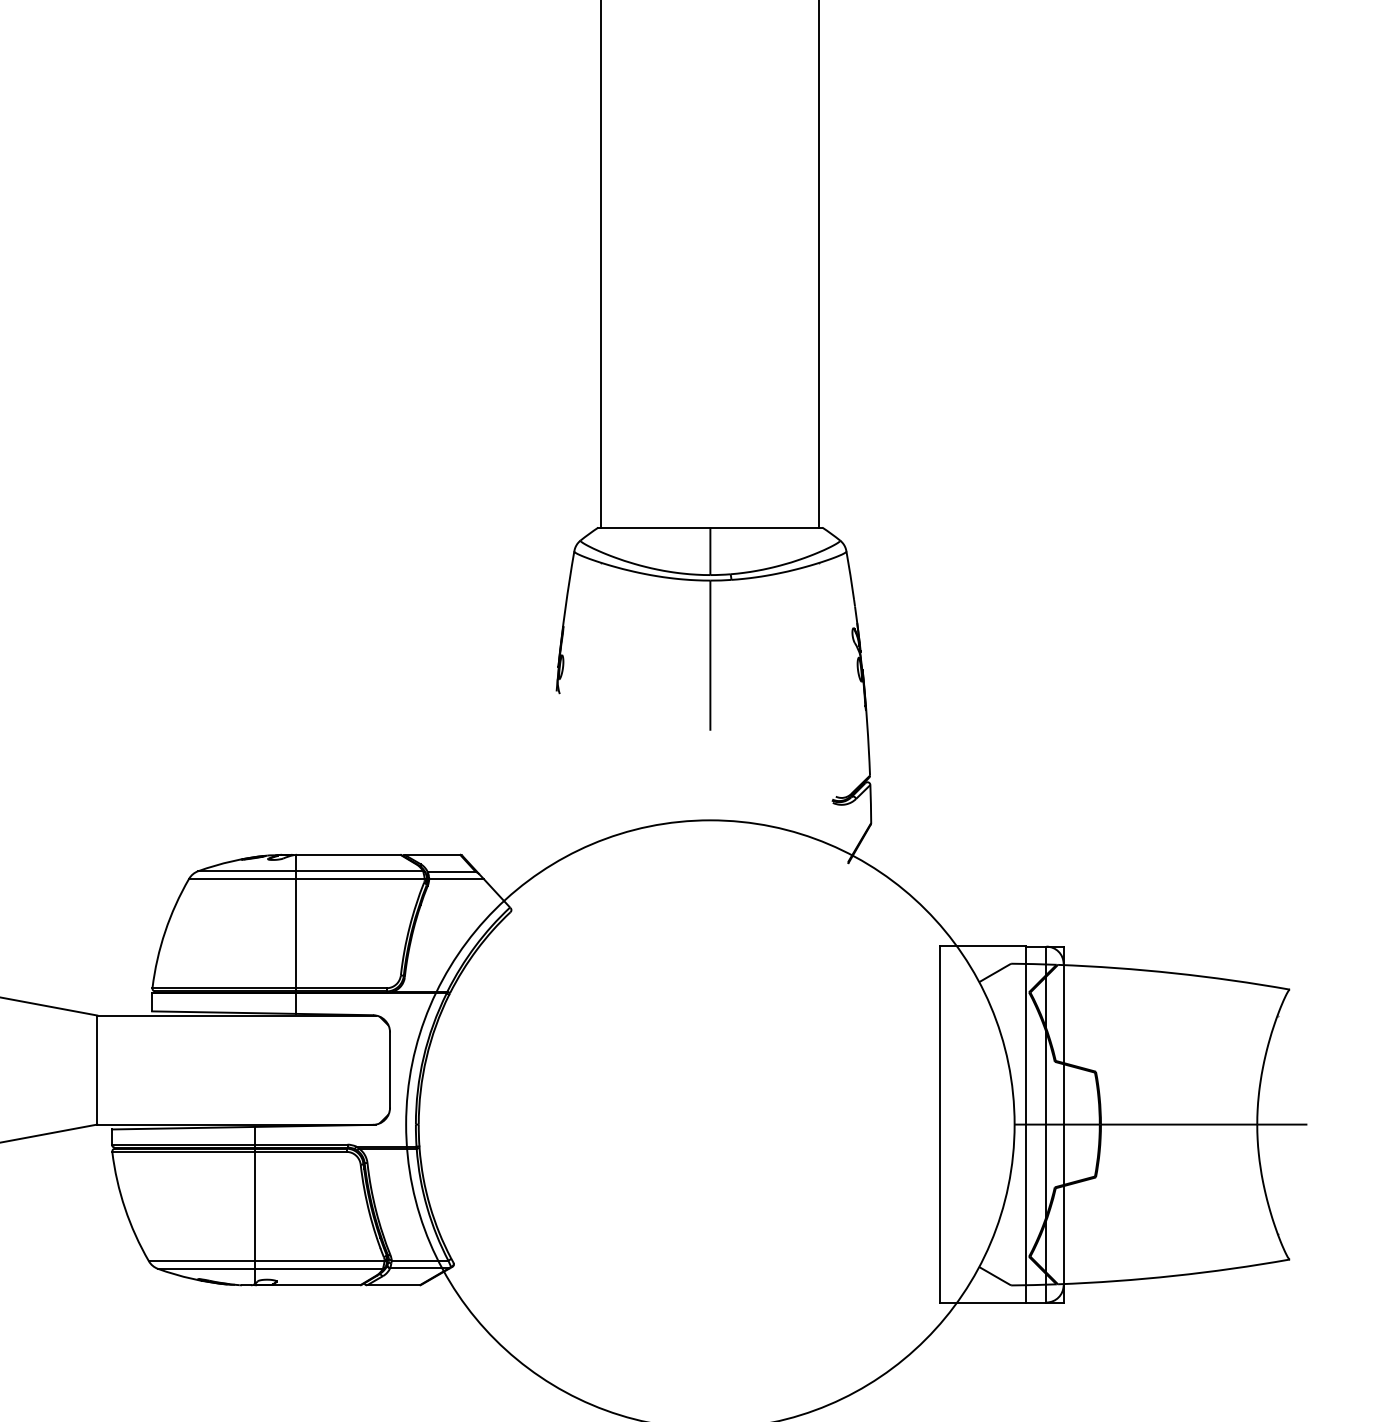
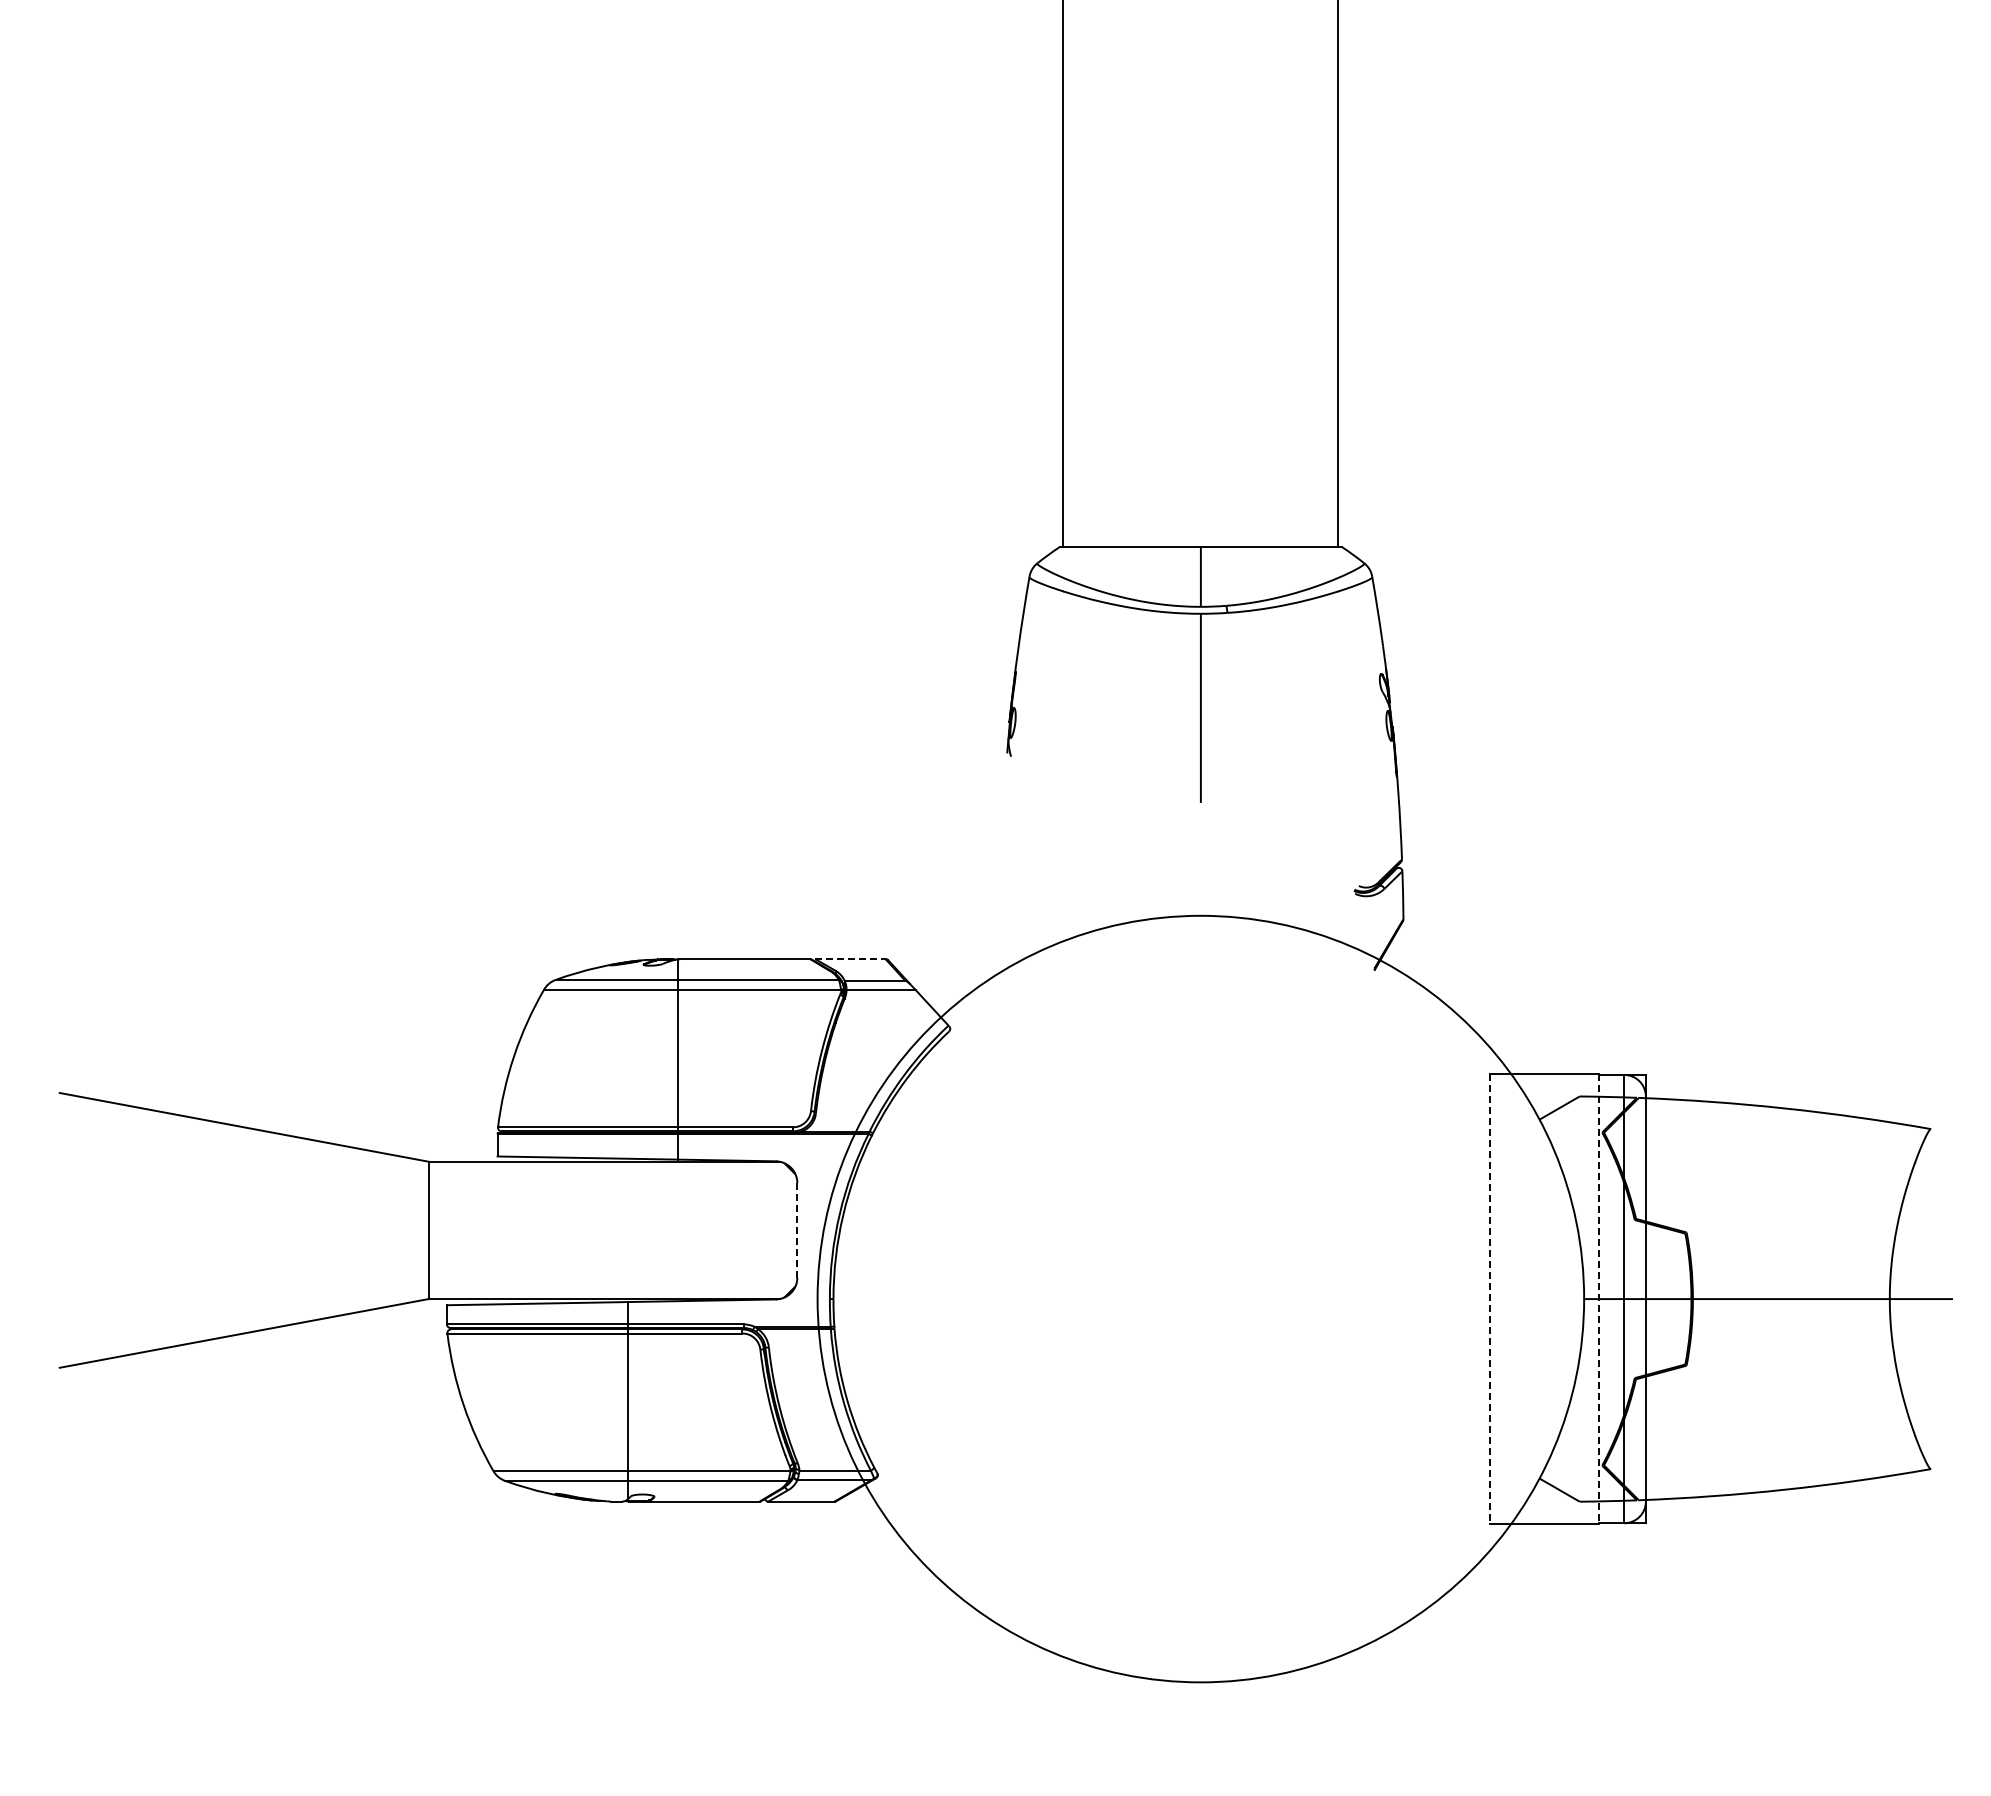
line: (433, 855) -> (851, 959), solid -> dashed
line: (390, 1070) -> (797, 1230), solid -> dashed
line: (940, 1124) -> (1490, 1299), solid -> dashed
line: (1026, 1124) -> (1598, 1299), solid -> dashed

